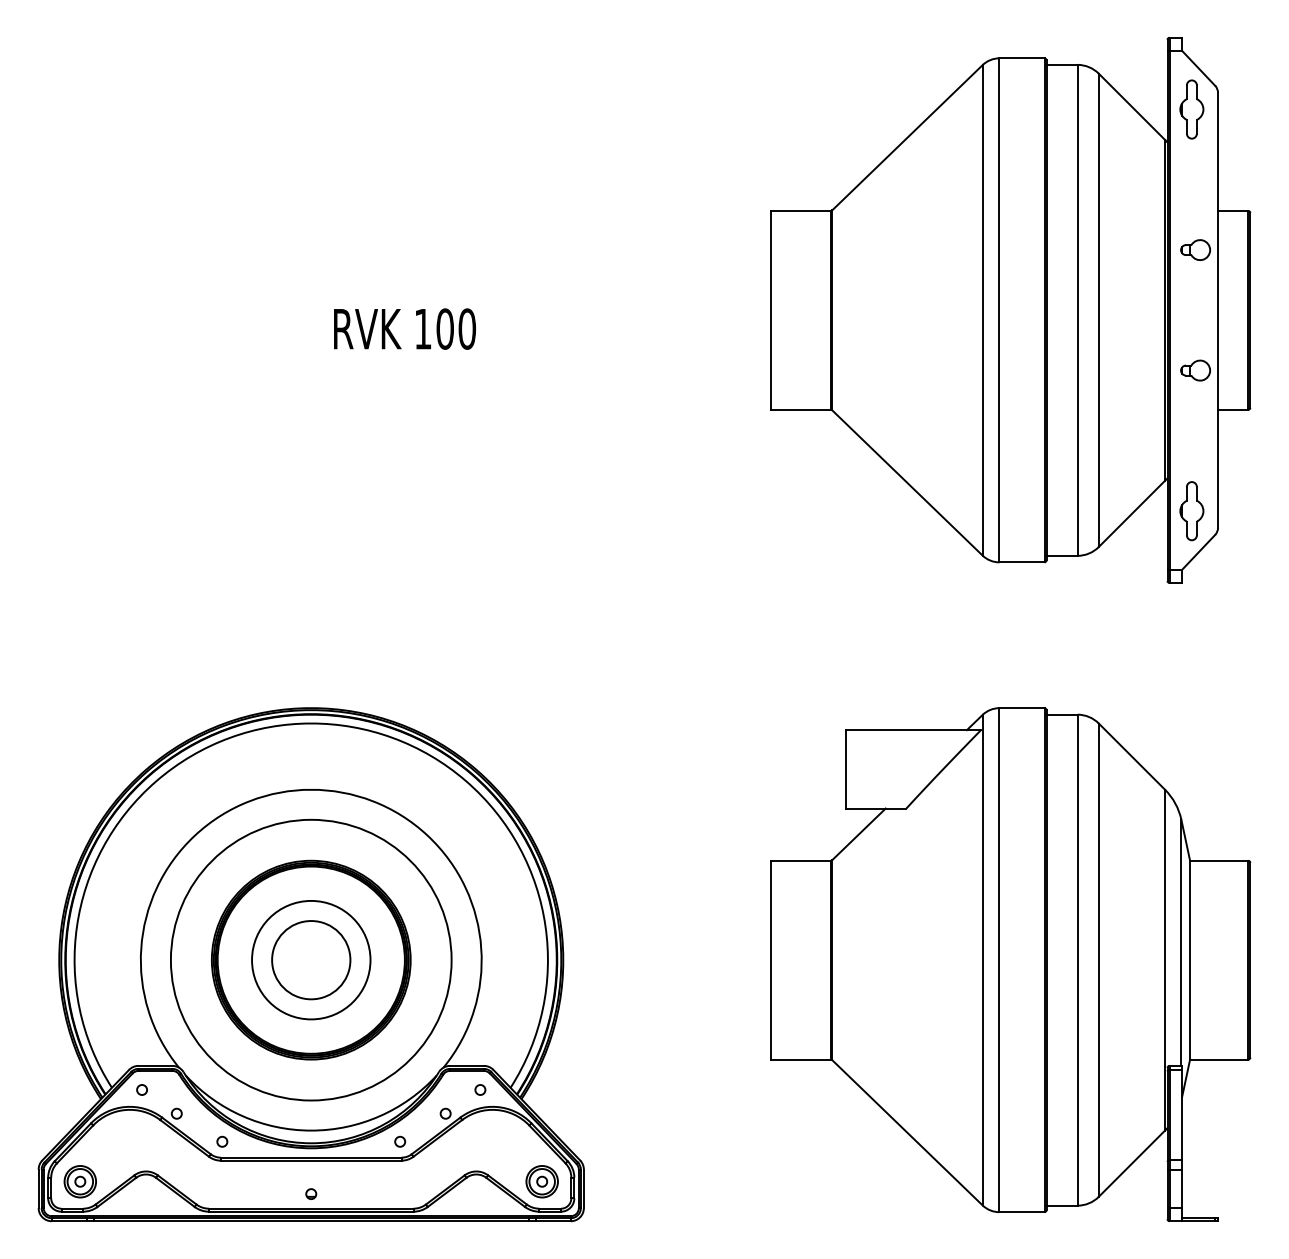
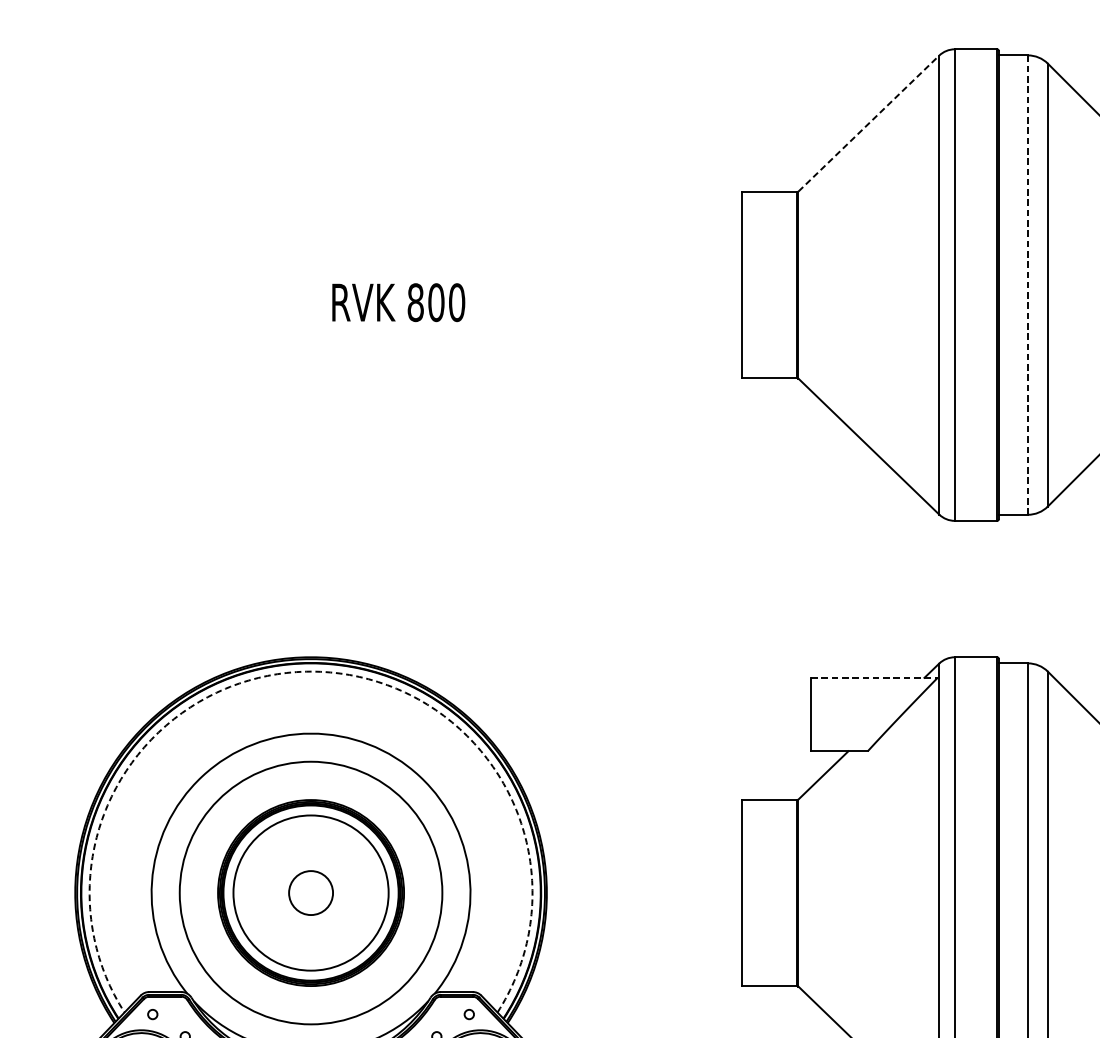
line: (907, 137) -> (868, 123), solid -> dashed
line: (1077, 310) -> (1027, 285), solid -> dashed
text: (422, 328) -> (415, 302), 100 -> 800
arc: (311, 723) -> (311, 671), solid -> dashed
line: (913, 730) -> (874, 678), solid -> dashed
circle: (311, 959) -> (311, 892), size x1.4
circle: (311, 960) -> (311, 893), size x0.6

